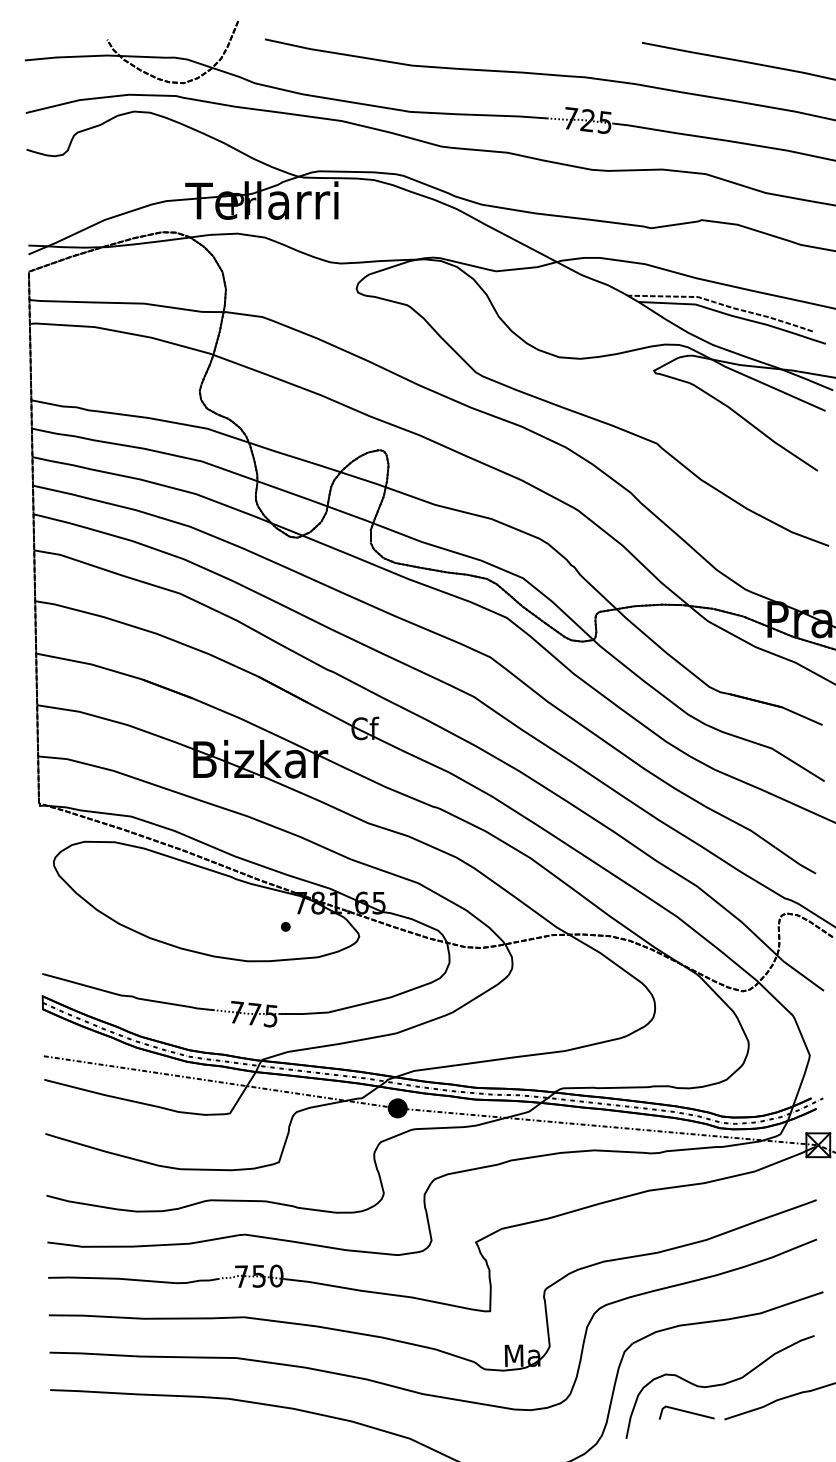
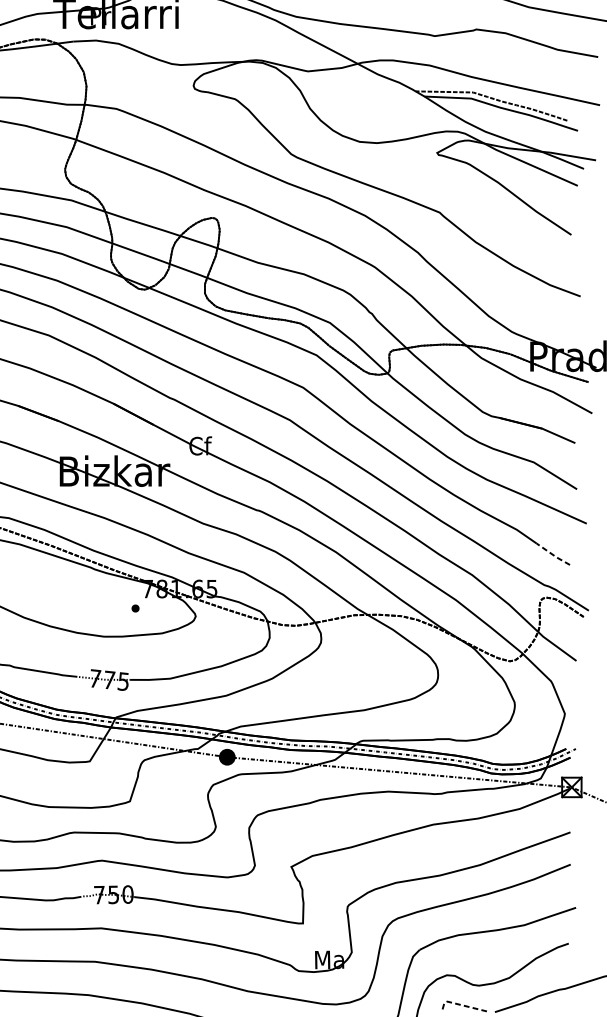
line: (795, 861) -> (553, 554), solid -> dashed
line: (681, 1410) -> (459, 1004), solid -> dashed

